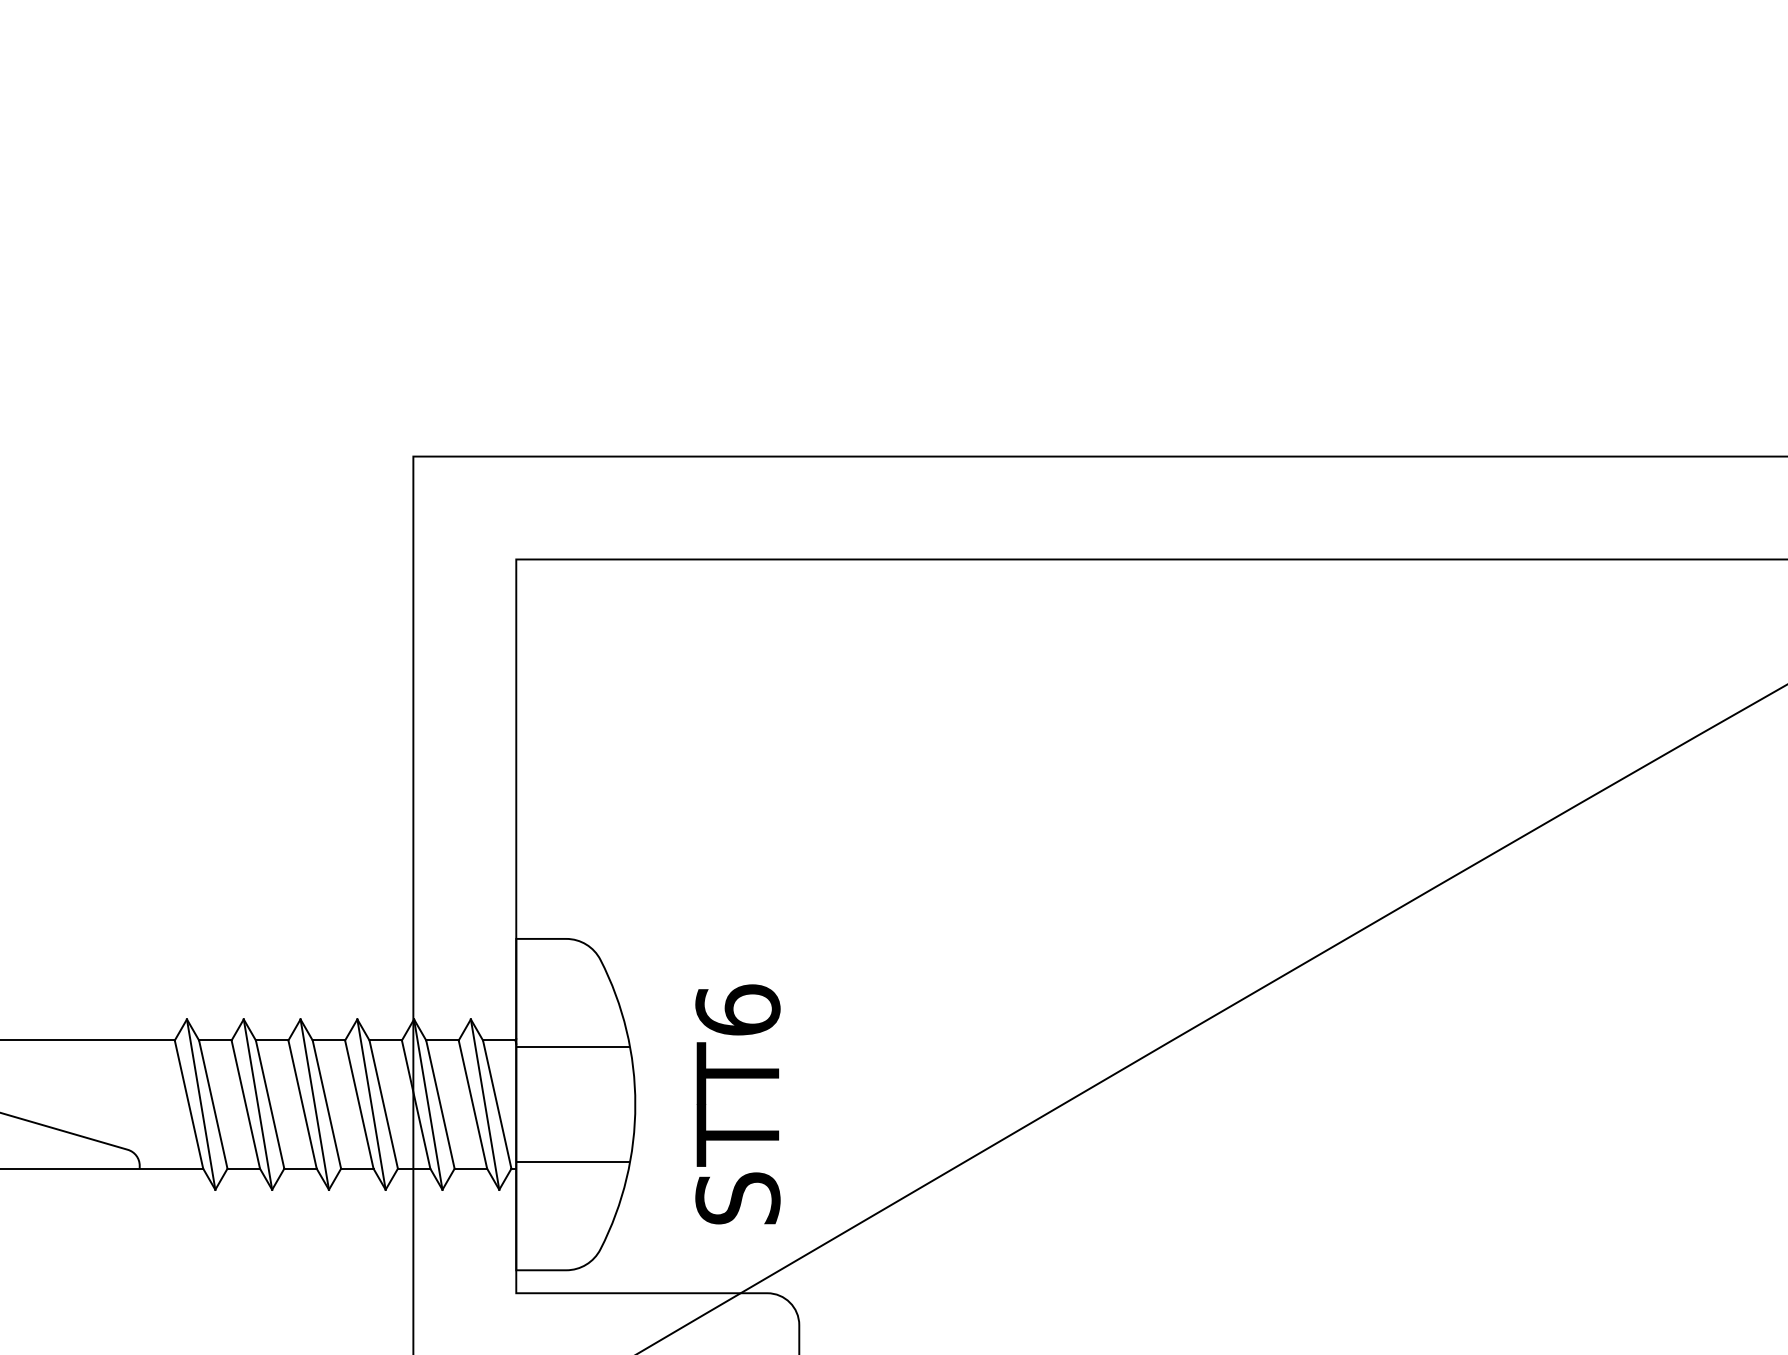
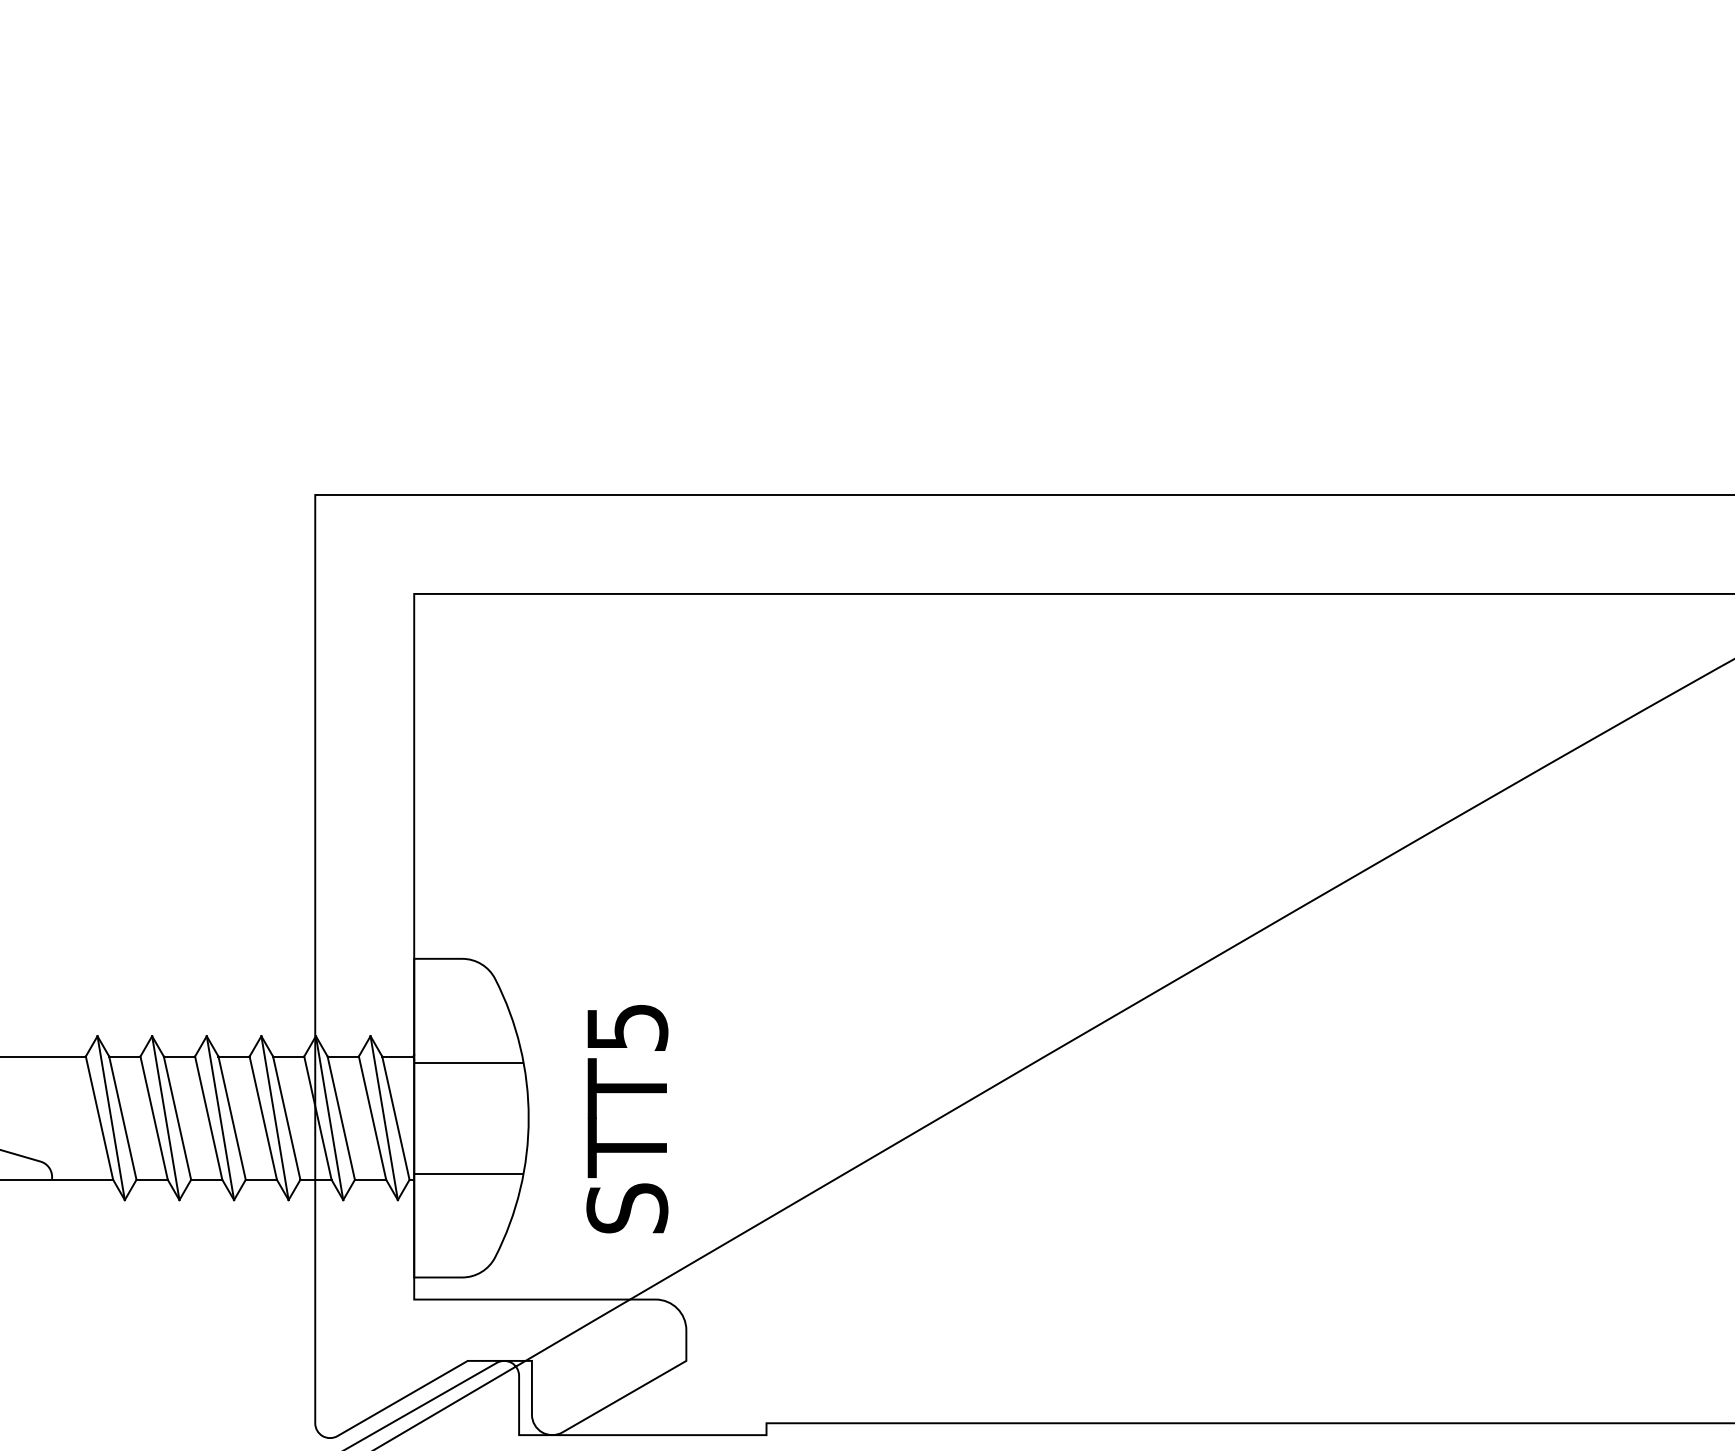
text: (738, 1009) -> (627, 1026), STT6 -> STT5

